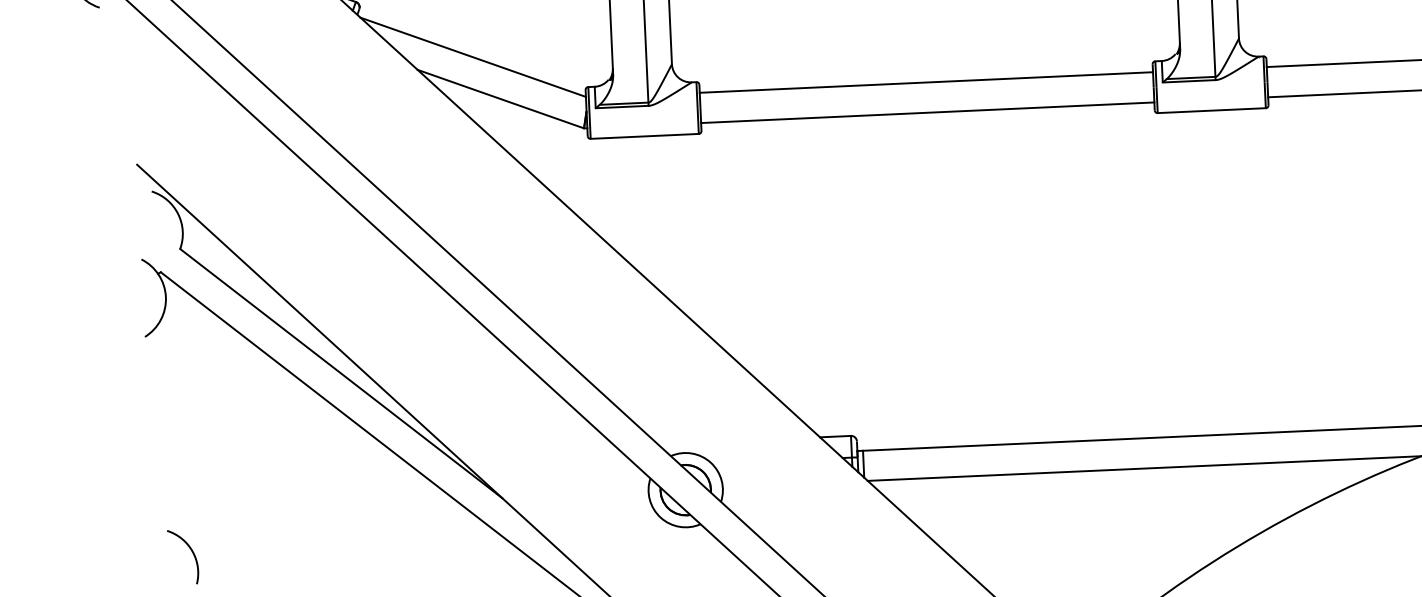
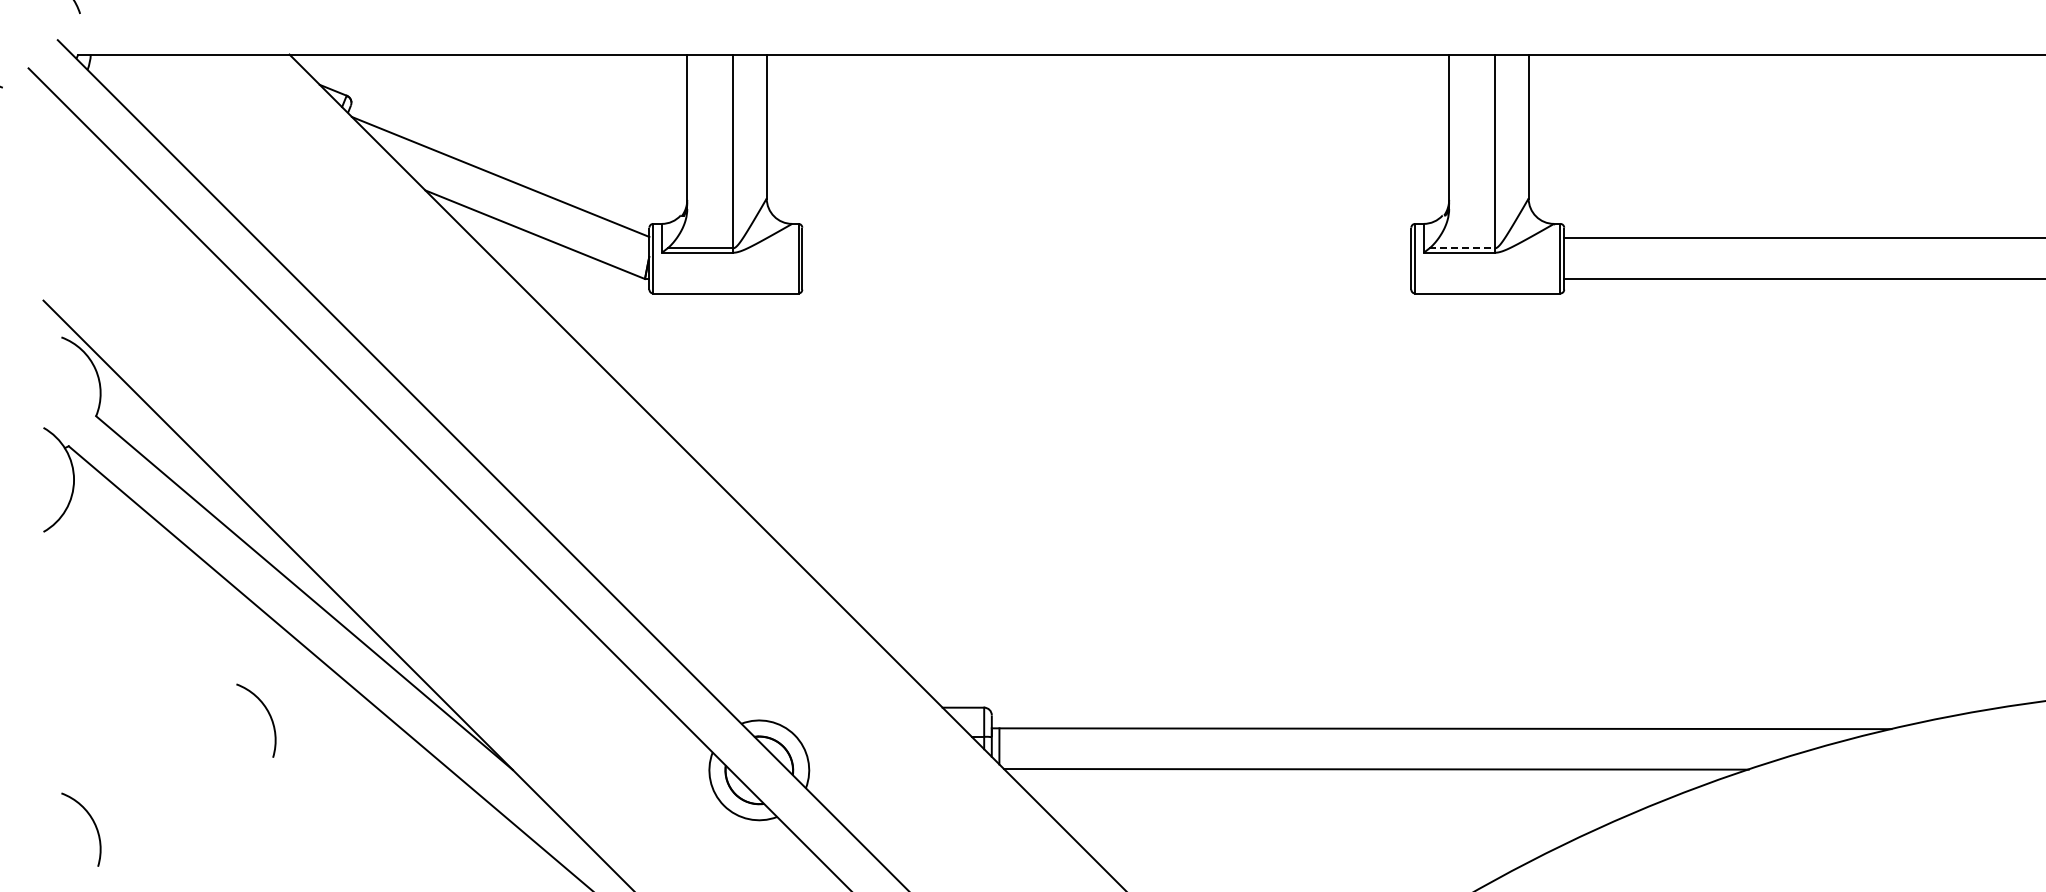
line: (1191, 78) -> (1462, 248), solid -> dashed
line: (926, 82) -> (1106, 238), removed
line: (927, 113) -> (1106, 279), removed
arc: (318, 465) -> (268, 714), added

